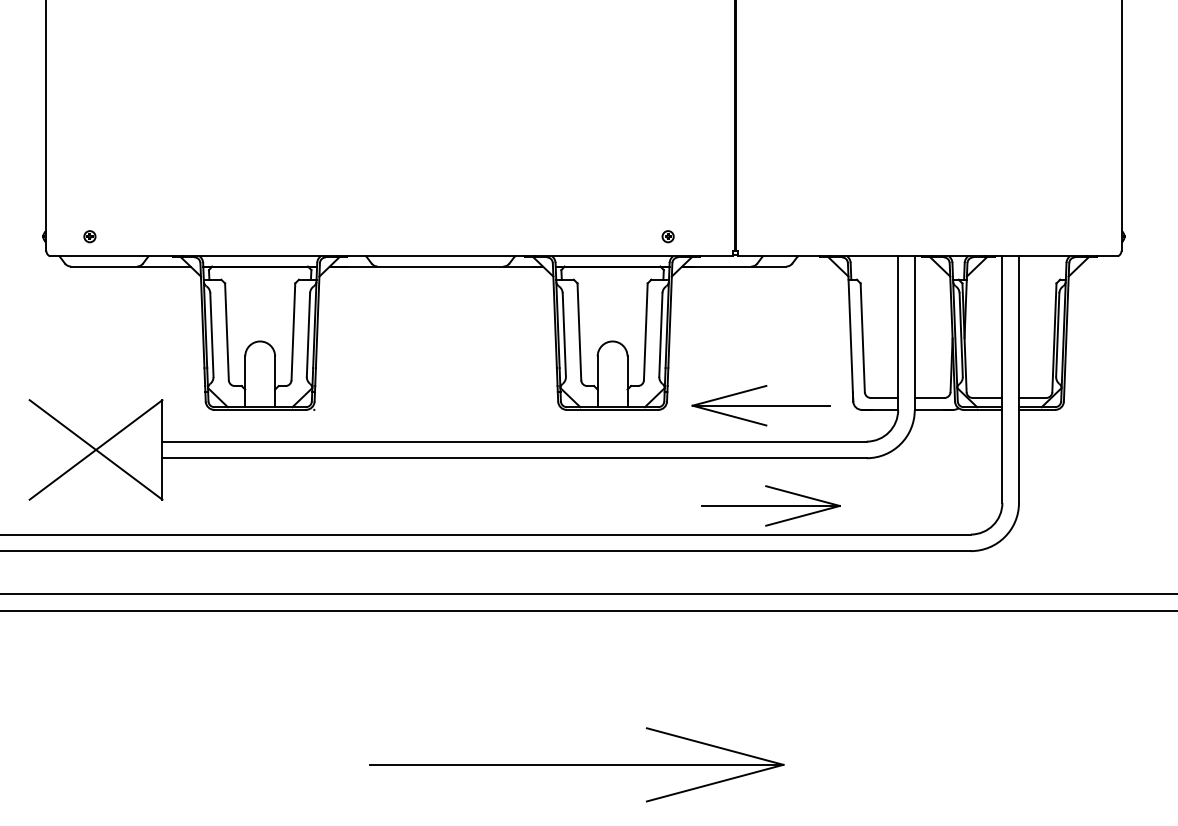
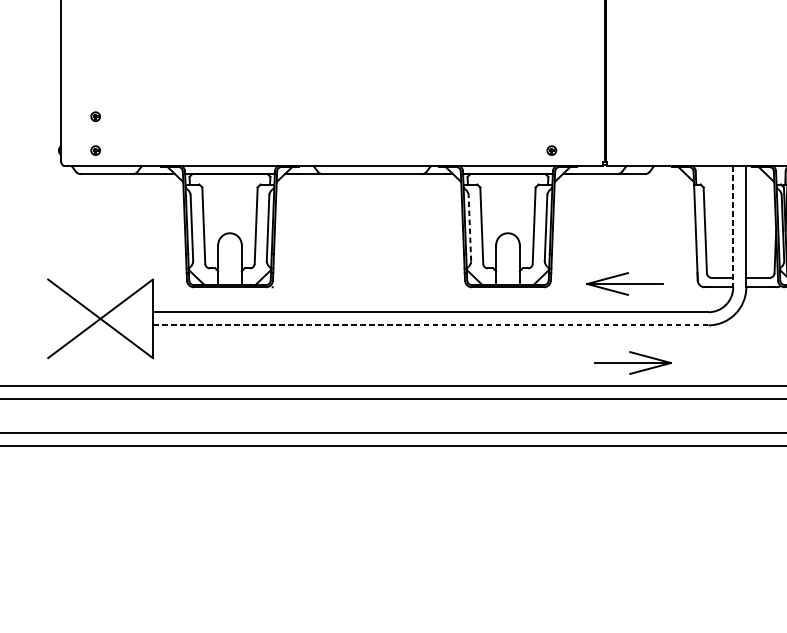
part: (89, 193) -> (95, 116), added
line: (898, 333) -> (733, 226), solid -> dashed
line: (564, 334) -> (470, 227), solid -> dashed
part: (760, 405) -> (624, 283), size x0.7
line: (514, 458) -> (430, 325), solid -> dashed
part: (770, 505) -> (632, 362), size x0.7
part: (576, 764) -> (479, 566), removed

